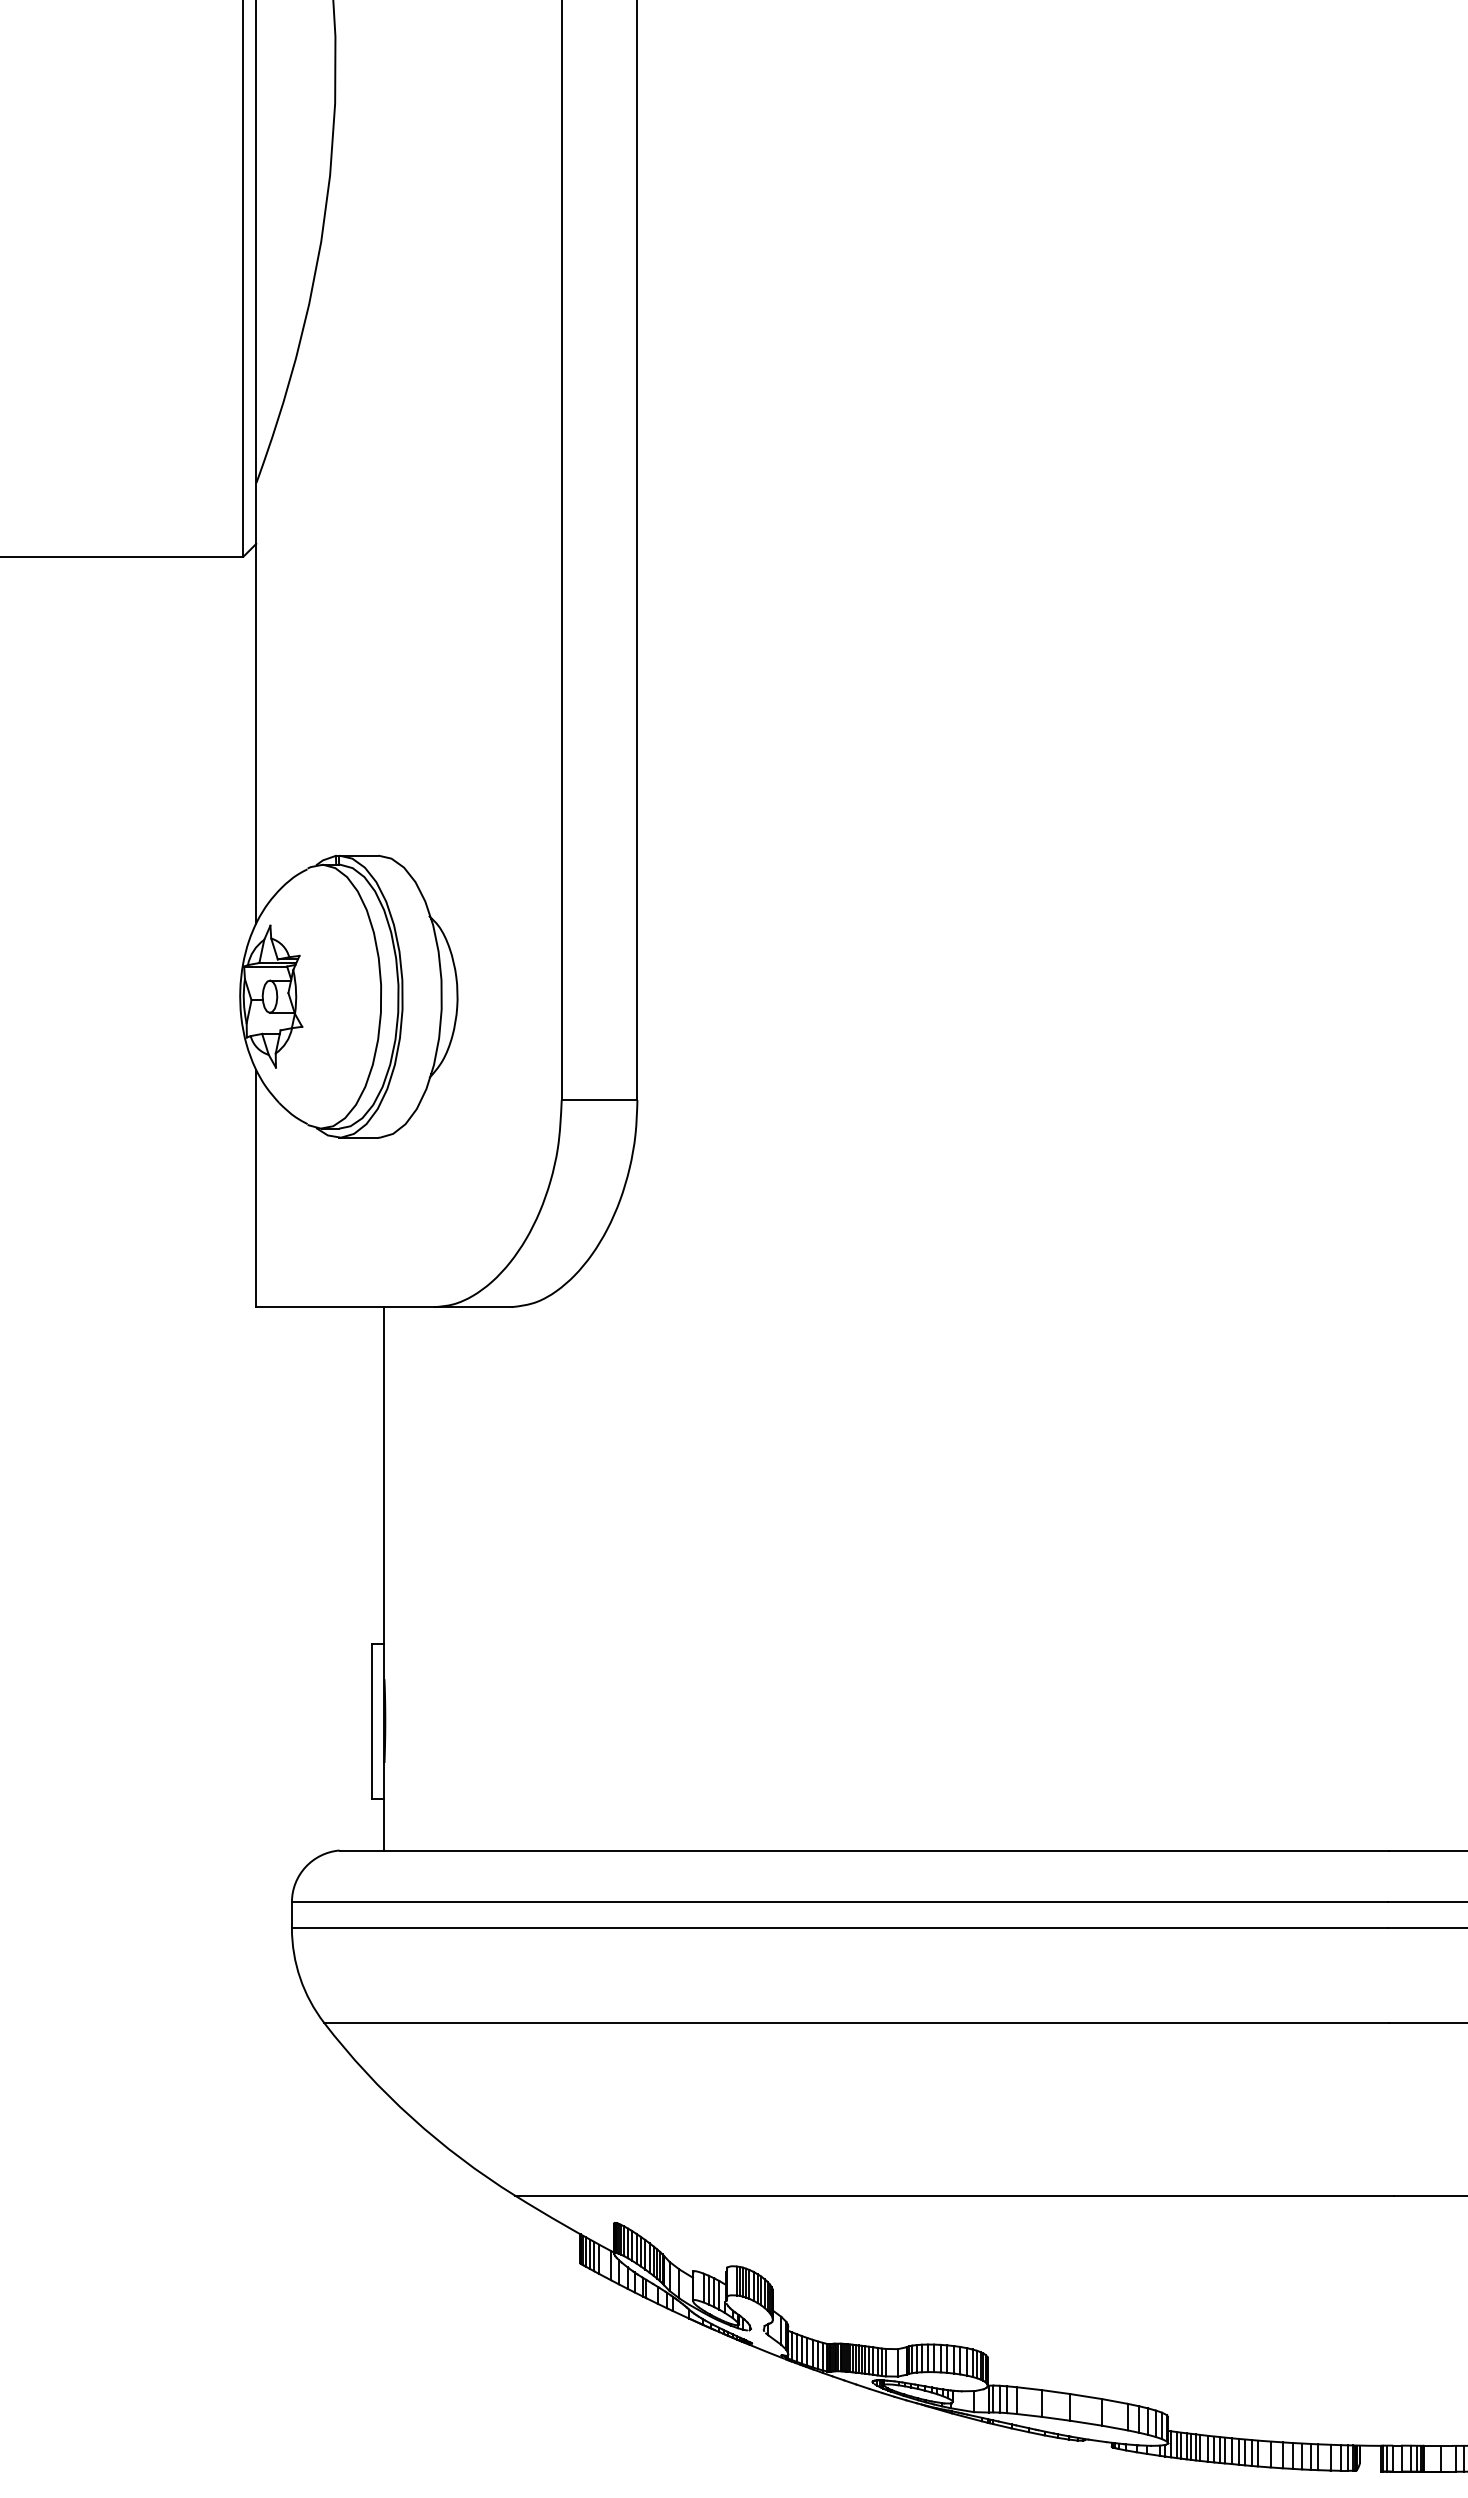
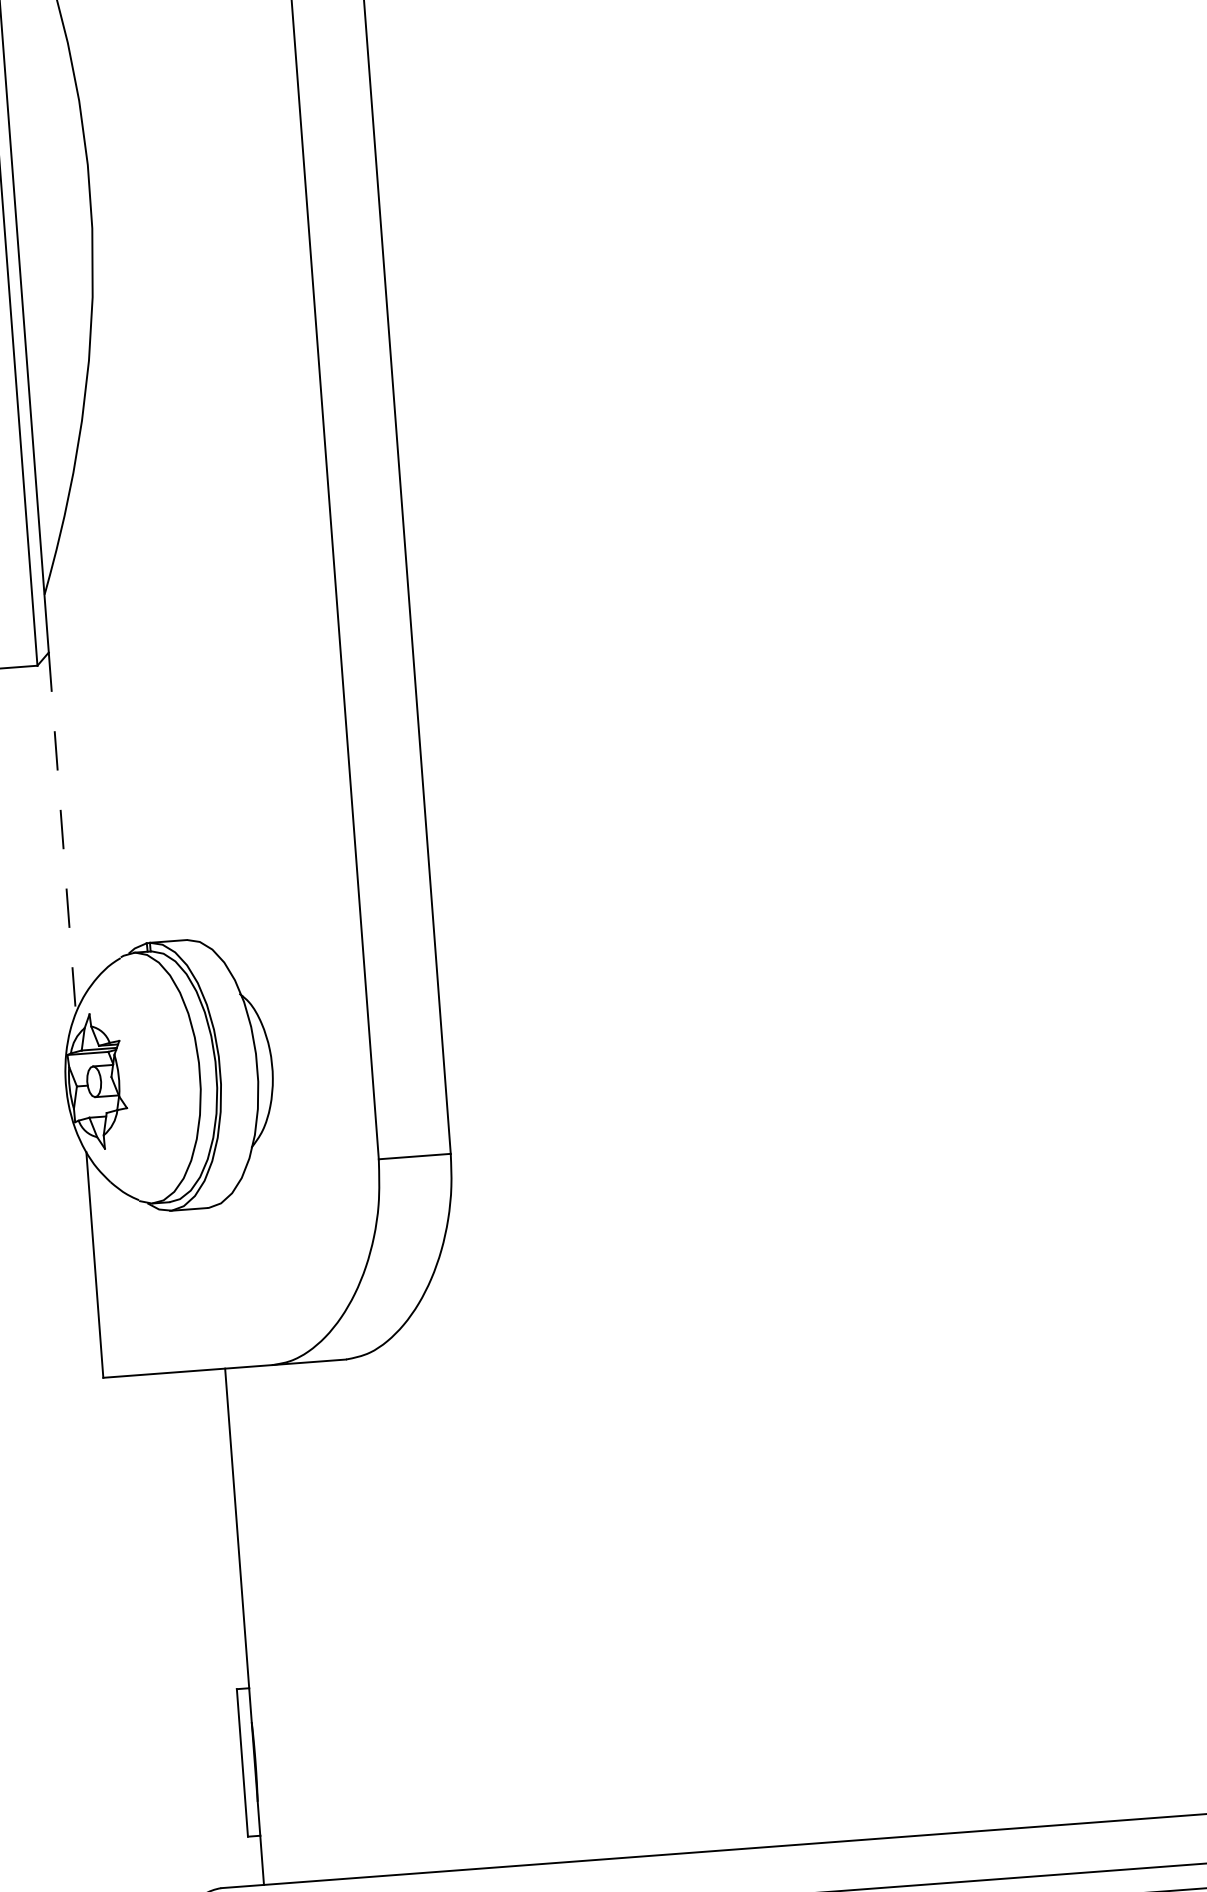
line: (256, 733) -> (62, 832), solid -> dashed

